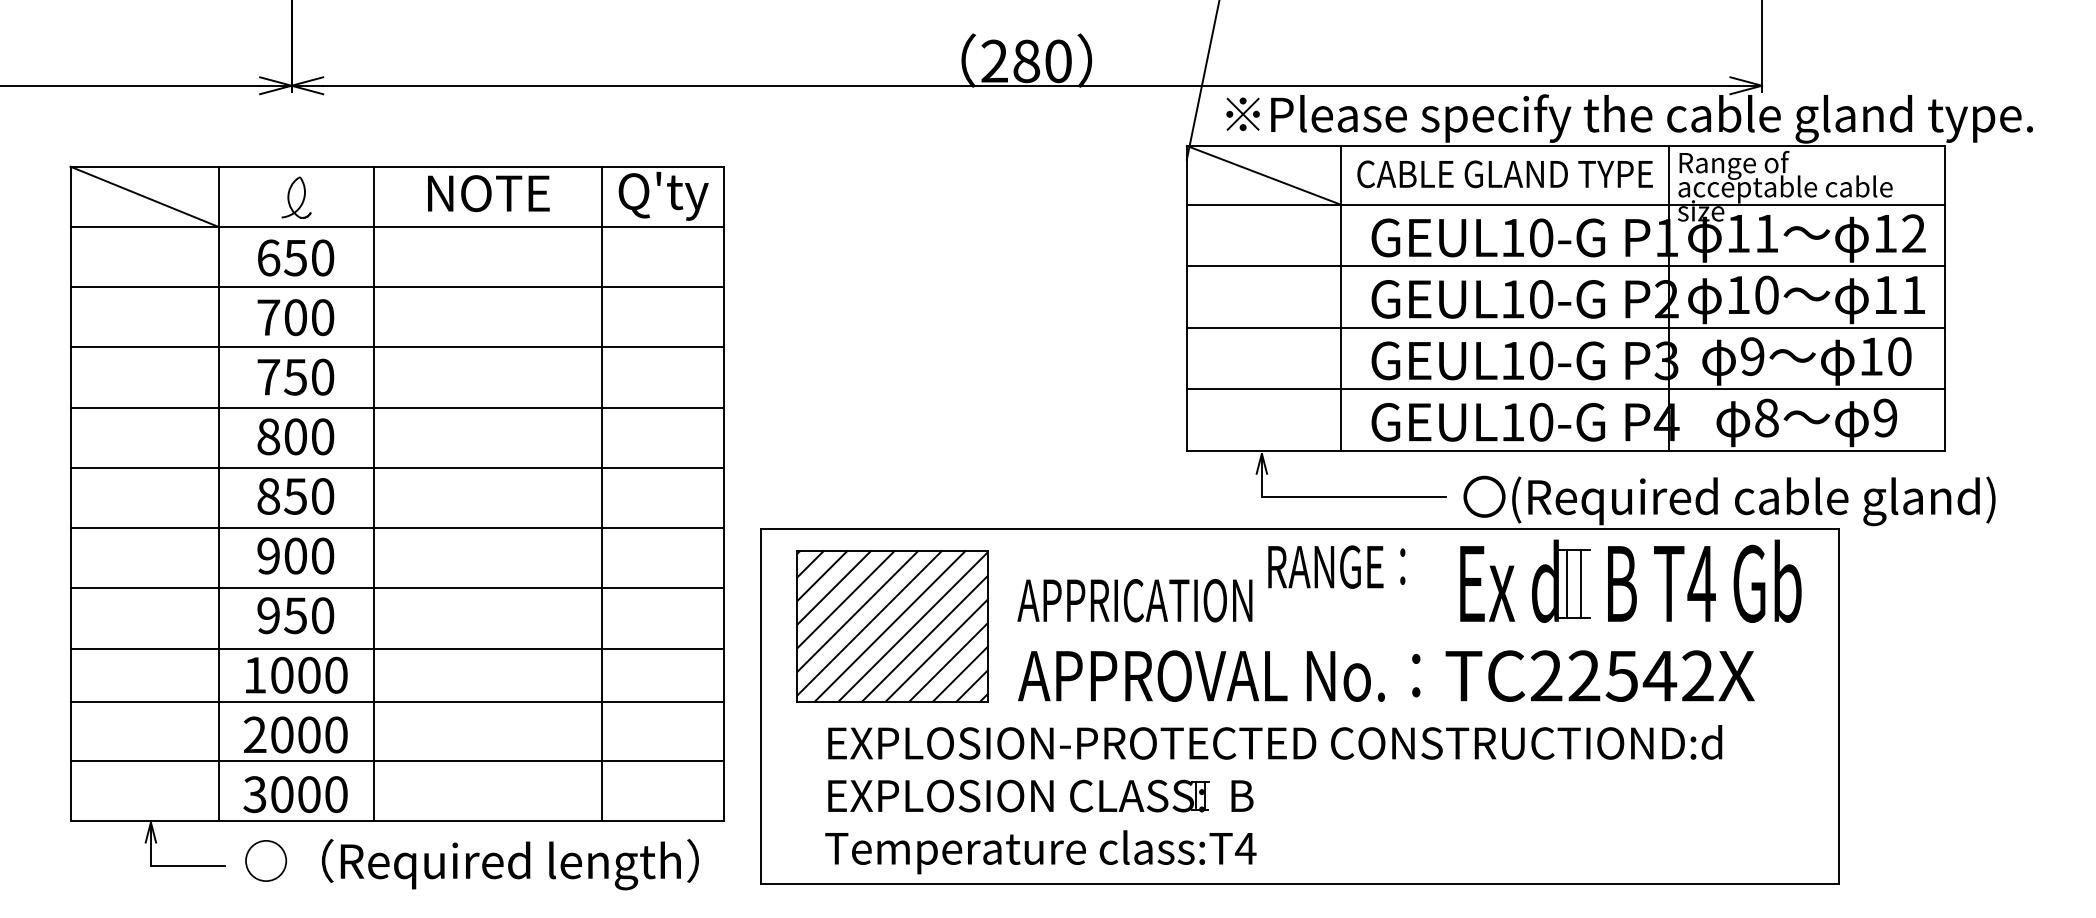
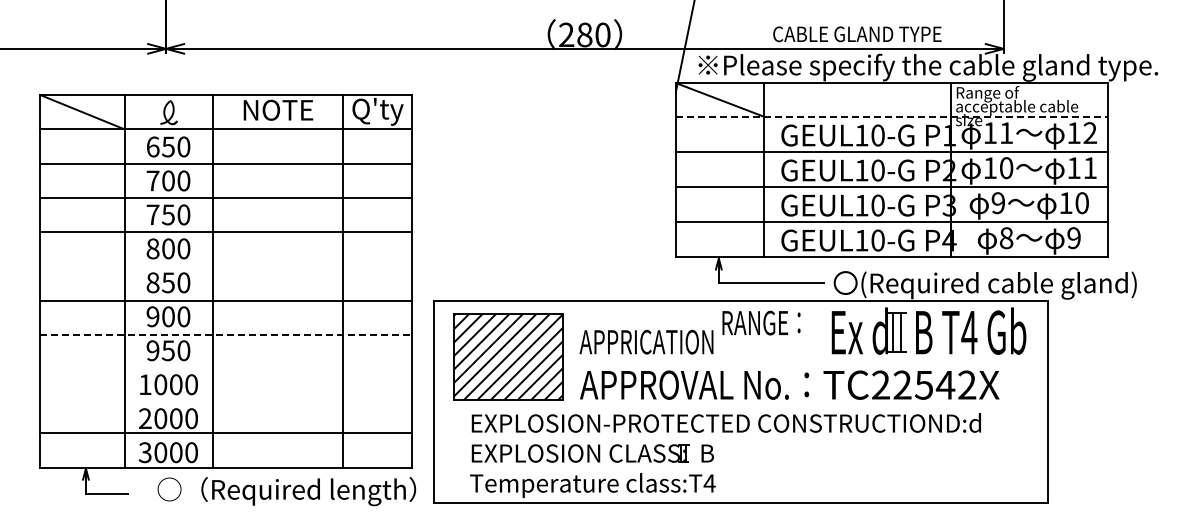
text: (1505, 174) -> (857, 34), moved
line: (1566, 204) -> (892, 116), solid -> dashed
line: (397, 467) -> (226, 266), removed
line: (397, 588) -> (226, 335), solid -> dashed
line: (397, 648) -> (226, 369), removed
line: (397, 701) -> (226, 399), removed
text: (471, 864) -> (286, 491), moved

